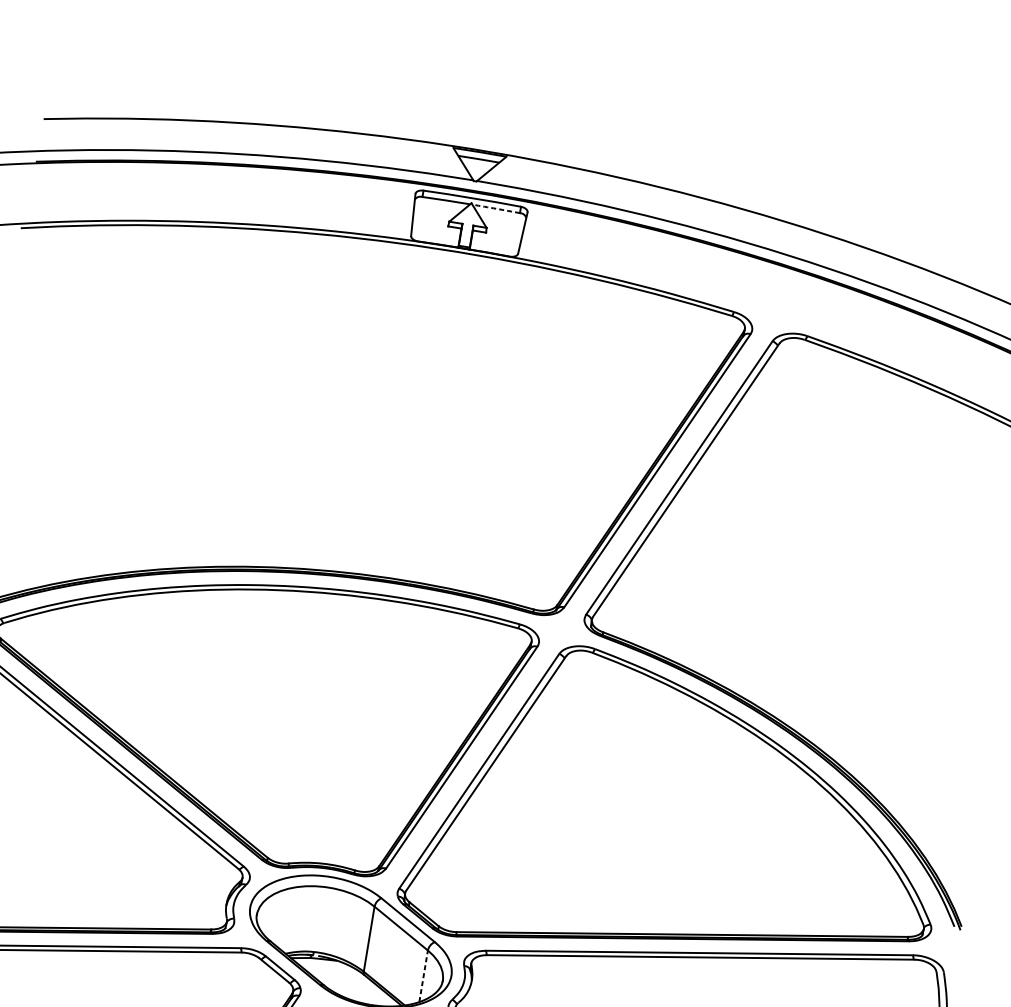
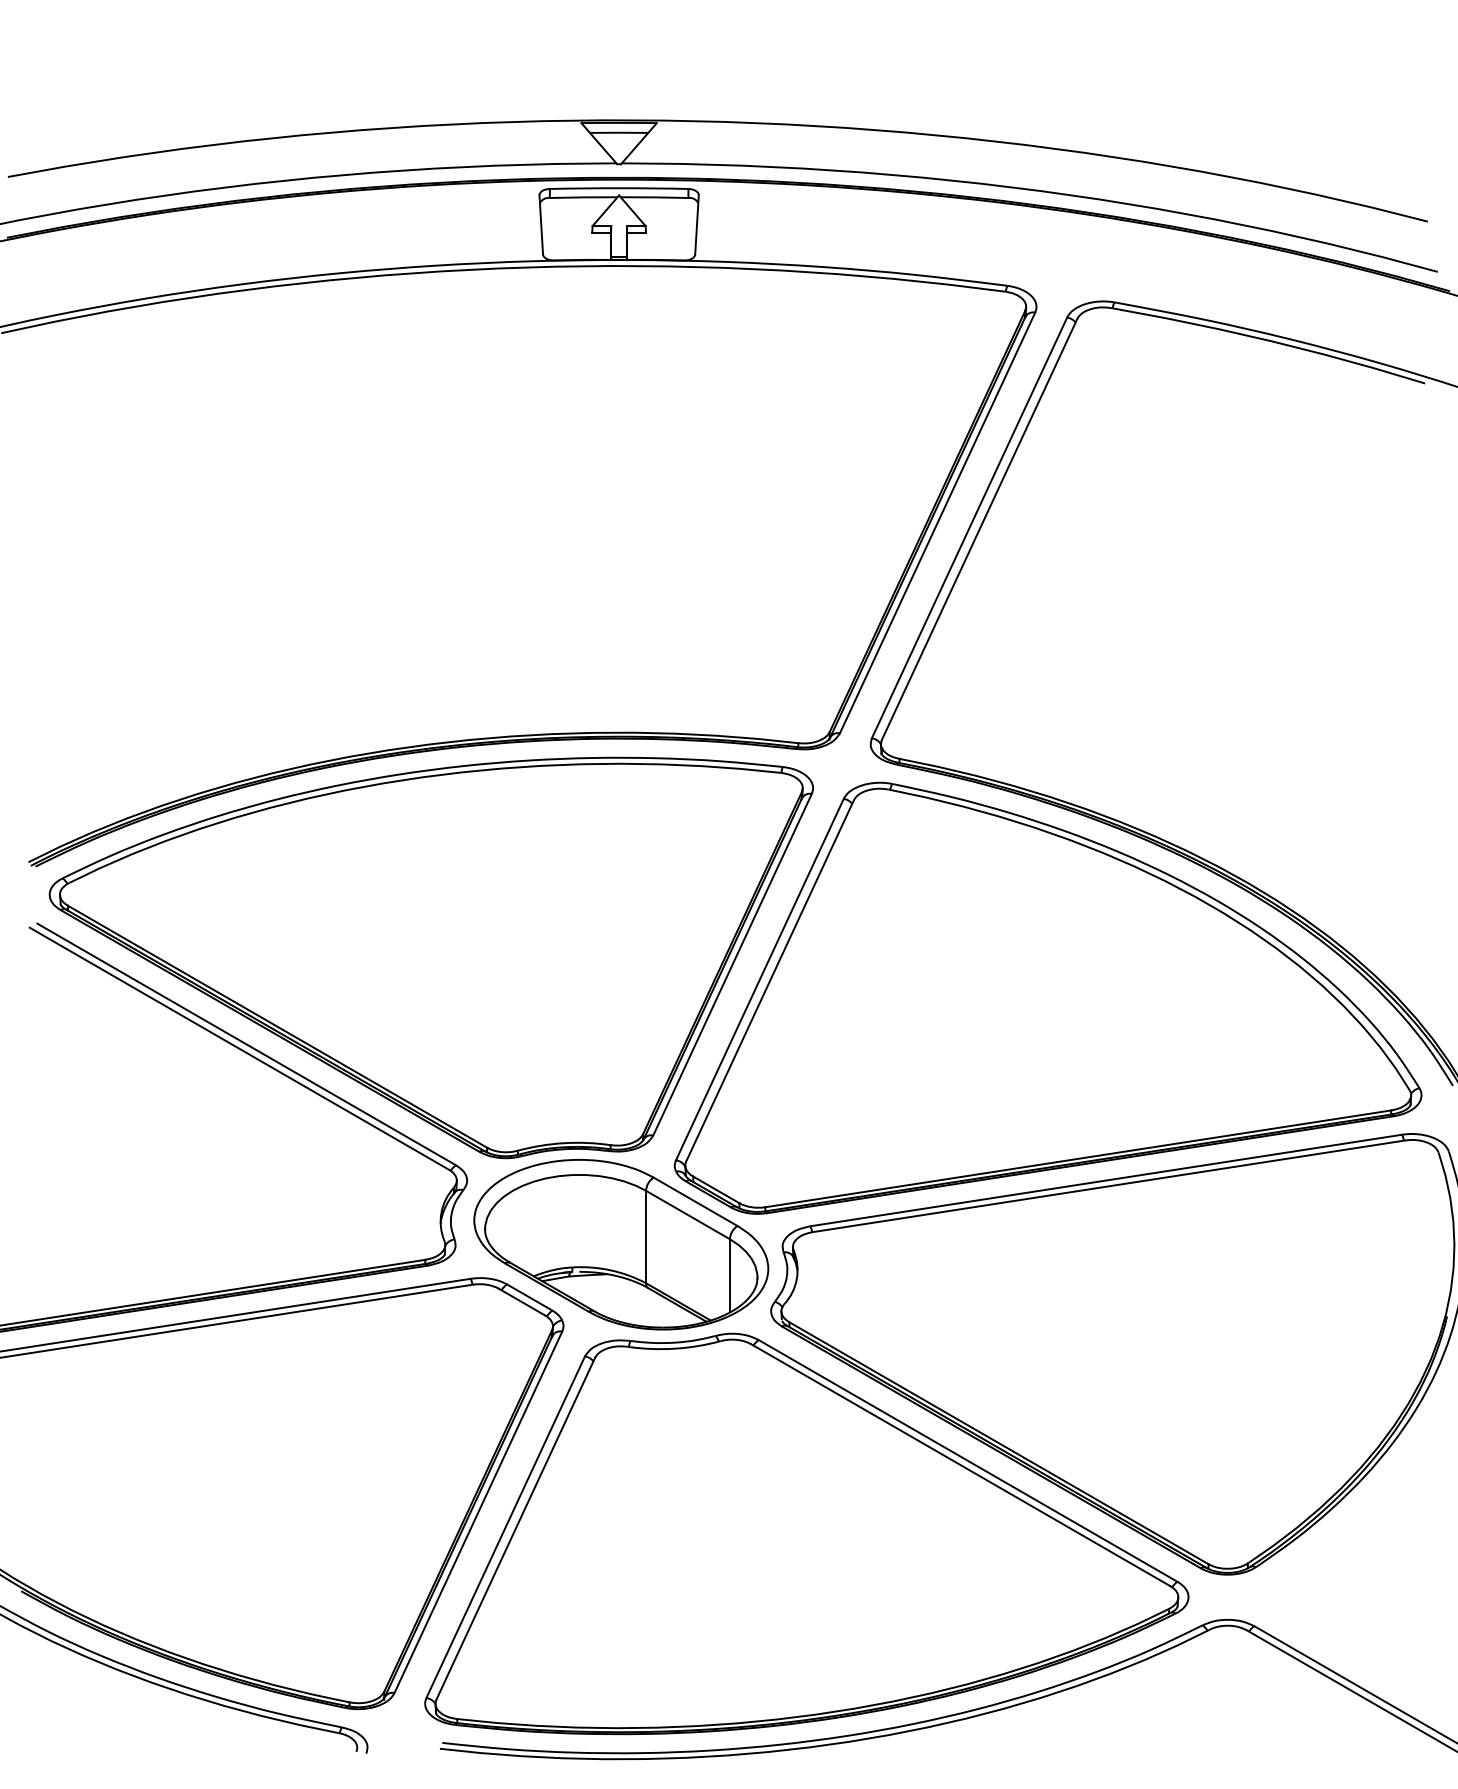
arc: (496, 208) -> (654, 197), dashed -> solid
line: (423, 975) -> (729, 1275), dashed -> solid

